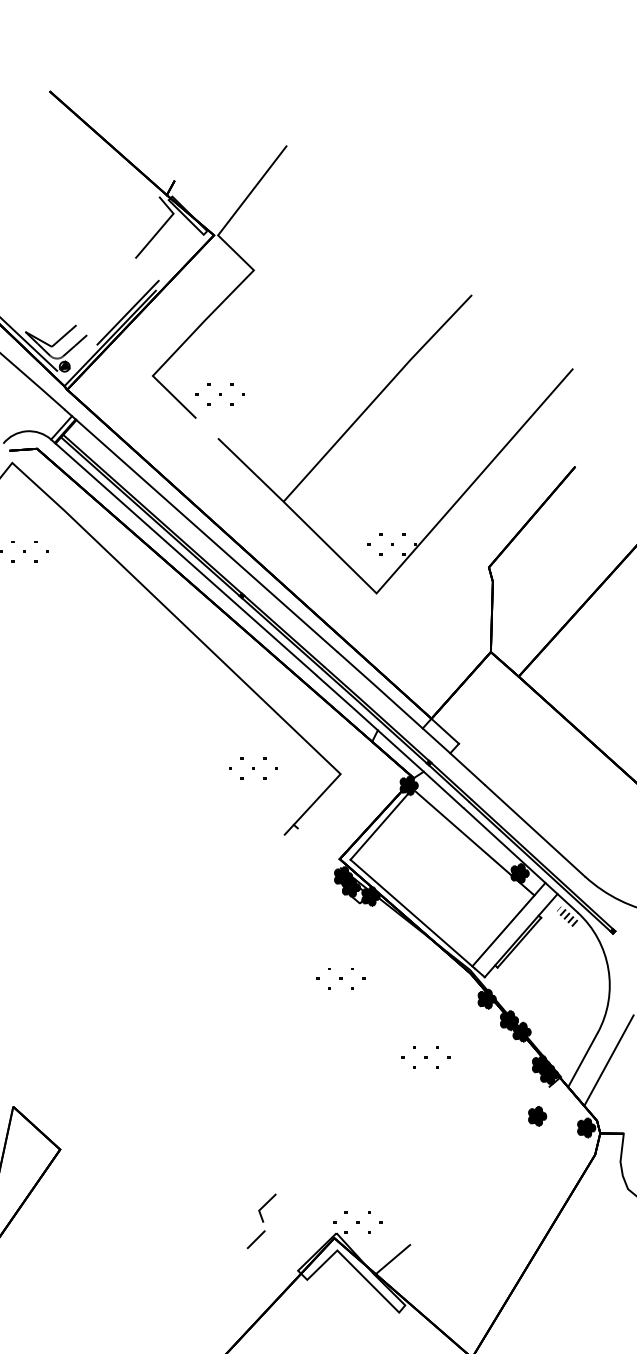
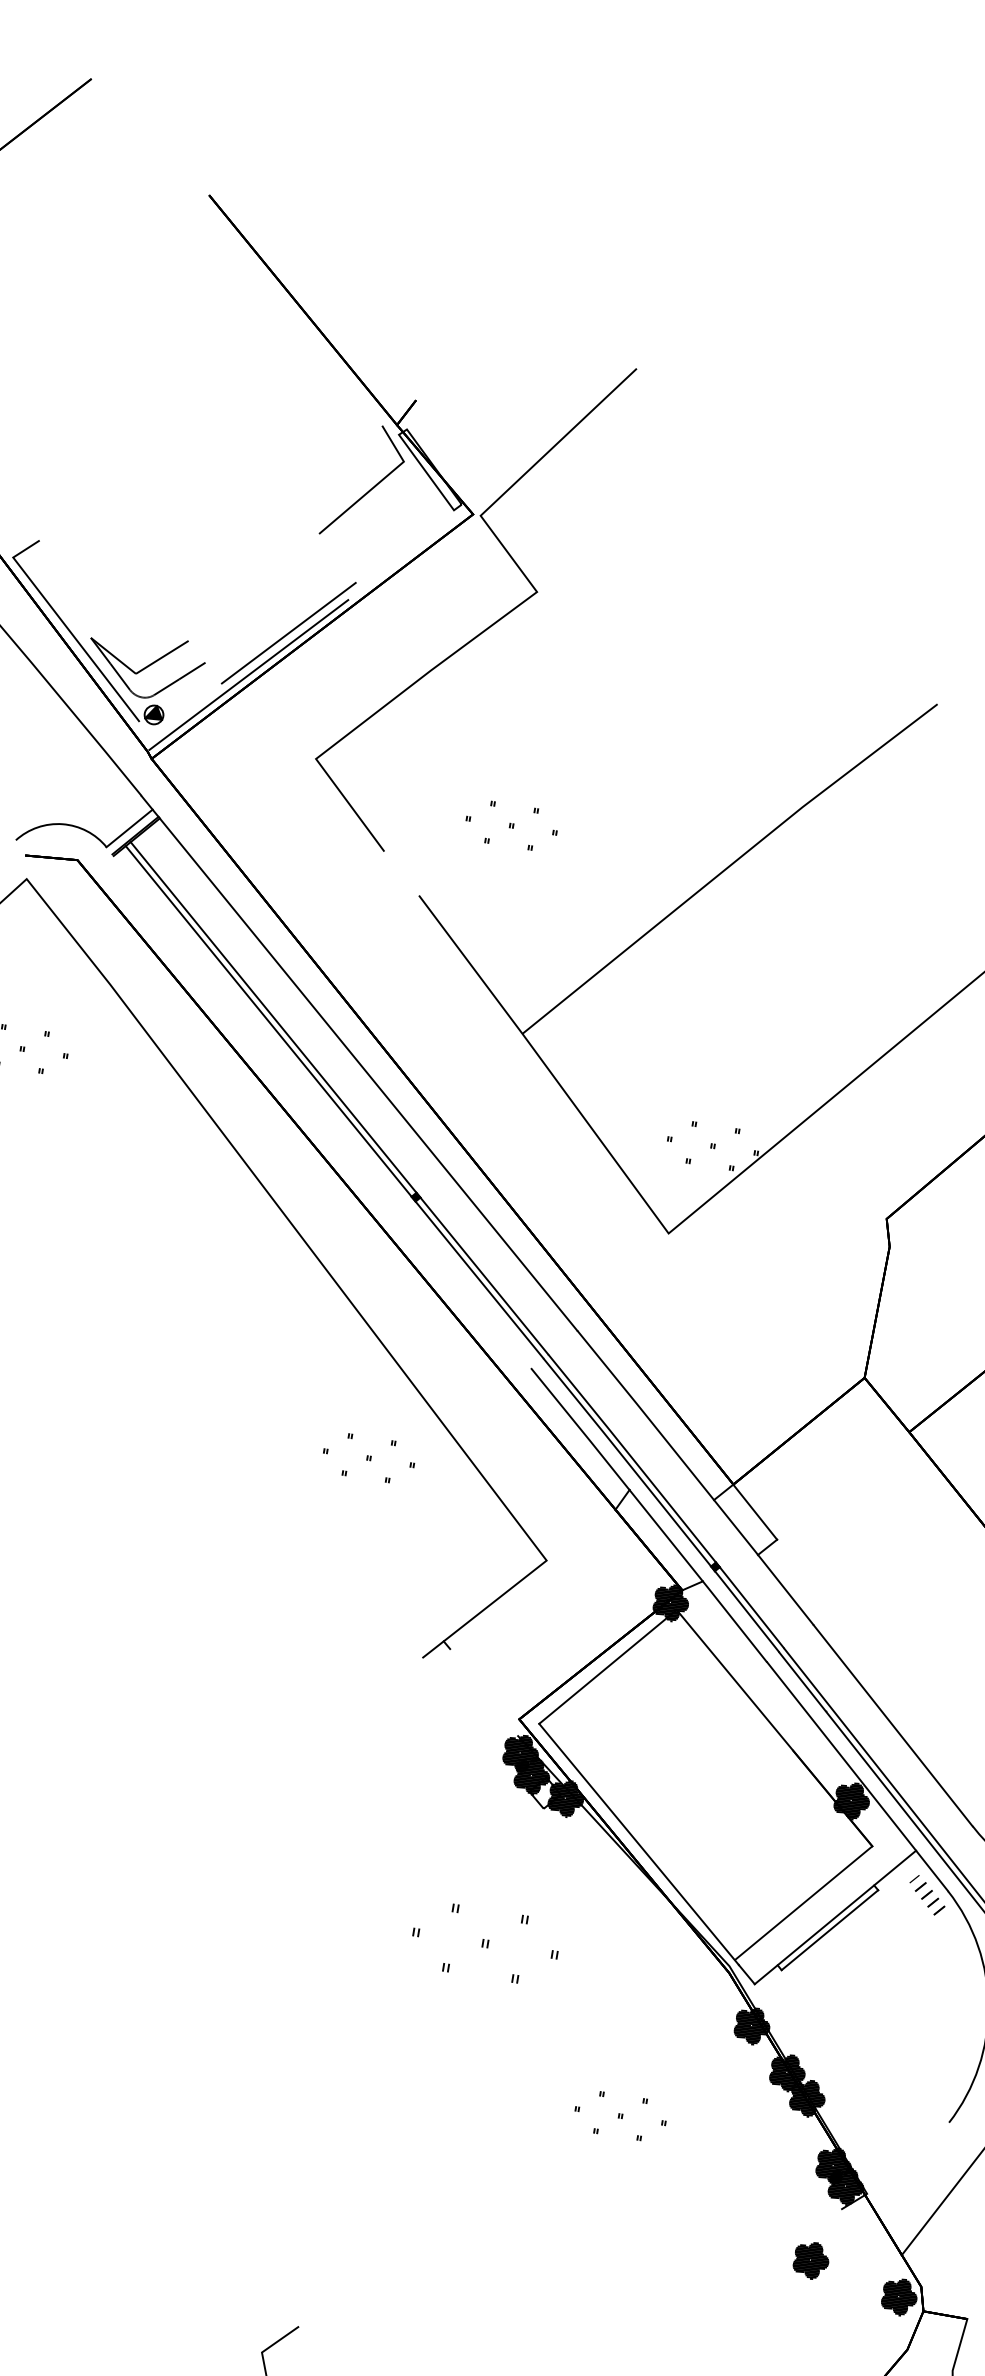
part: (219, 394) -> (509, 825), moved
line: (183, 557) -> (318, 1107), removed
part: (253, 768) -> (369, 1457), moved
line: (508, 924) -> (815, 1892), removed
part: (340, 978) -> (484, 1942), size x1.6
line: (582, 1059) -> (912, 2167), removed

